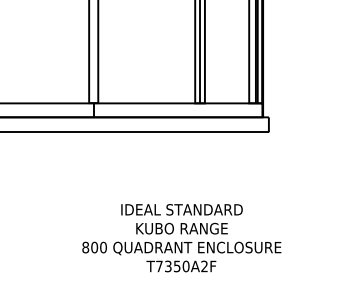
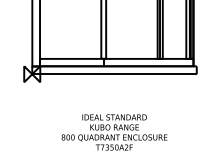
text: (181, 238) -> (114, 132), moved

